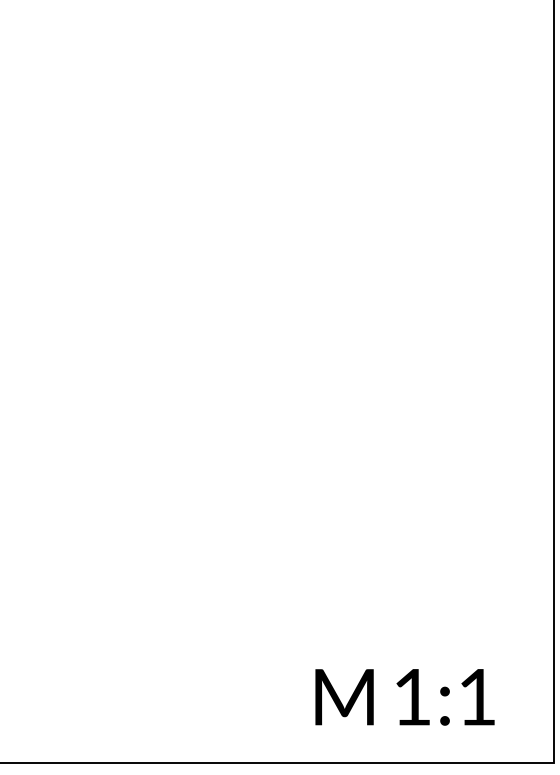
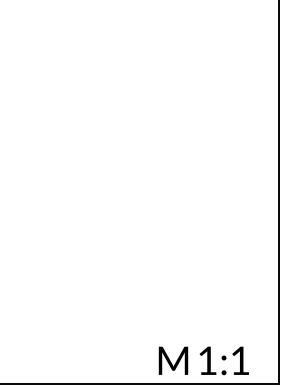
text: (404, 696) -> (203, 360), moved

